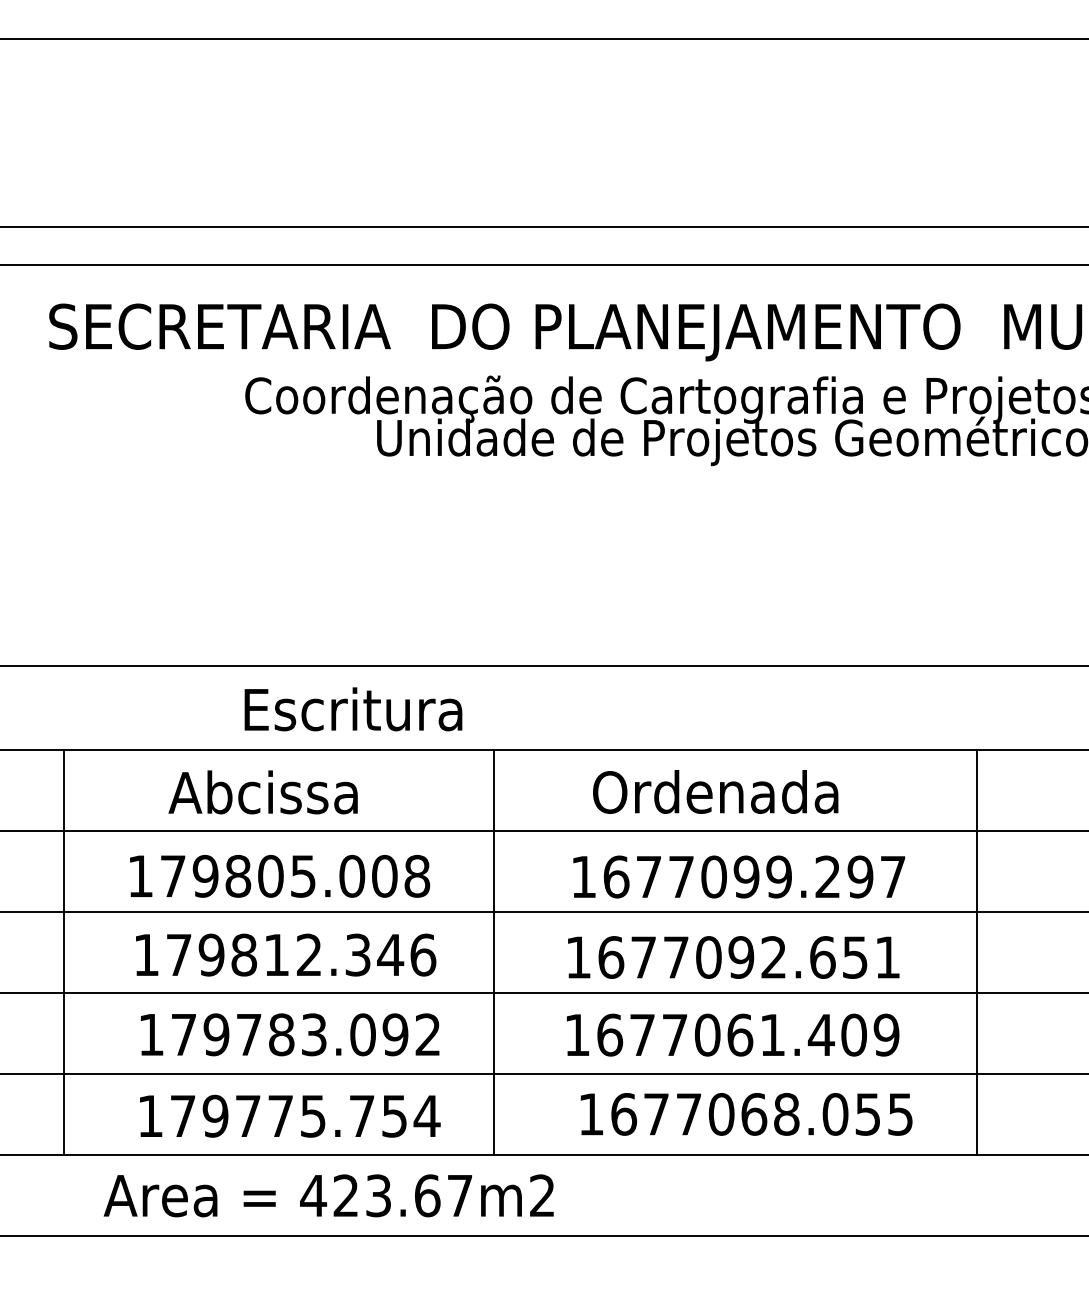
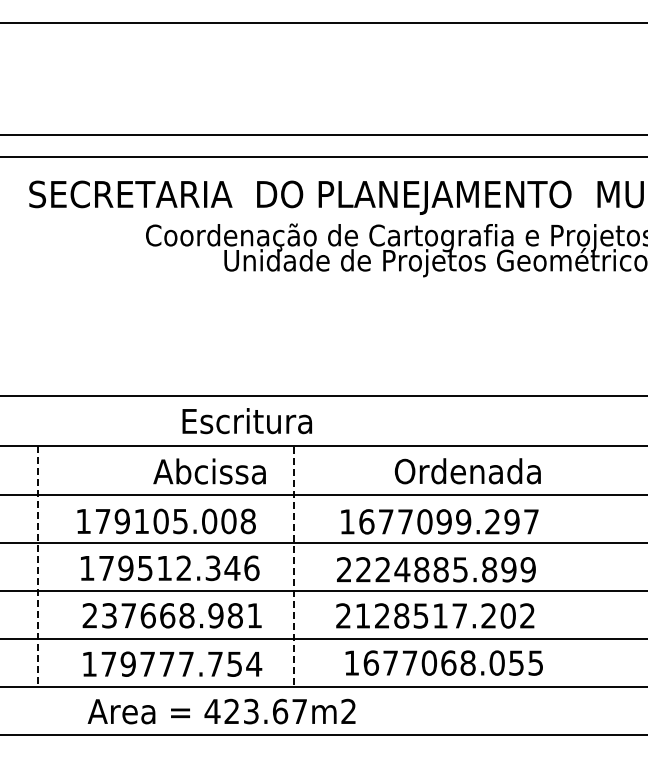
text: (352, 710) -> (246, 421), moved
text: (263, 792) -> (209, 471), moved
text: (715, 792) -> (467, 471), moved
text: (237, 876) -> (141, 521), 179805.008 -> 179105.008
line: (977, 952) -> (581, 566), removed
line: (64, 953) -> (38, 567), solid -> dashed
line: (494, 953) -> (294, 567), solid -> dashed
text: (242, 955) -> (144, 568), 179812.346 -> 179512.346
text: (733, 957) -> (436, 569), 1677092.651 -> 2224885.899
text: (288, 1034) -> (171, 615), 179783.092 -> 237668.981
text: (731, 1034) -> (435, 615), 1677061.409 -> 2128517.202
text: (313, 1115) -> (186, 663), 179775.754 -> 179777.754
text: (328, 1195) -> (221, 711), moved

